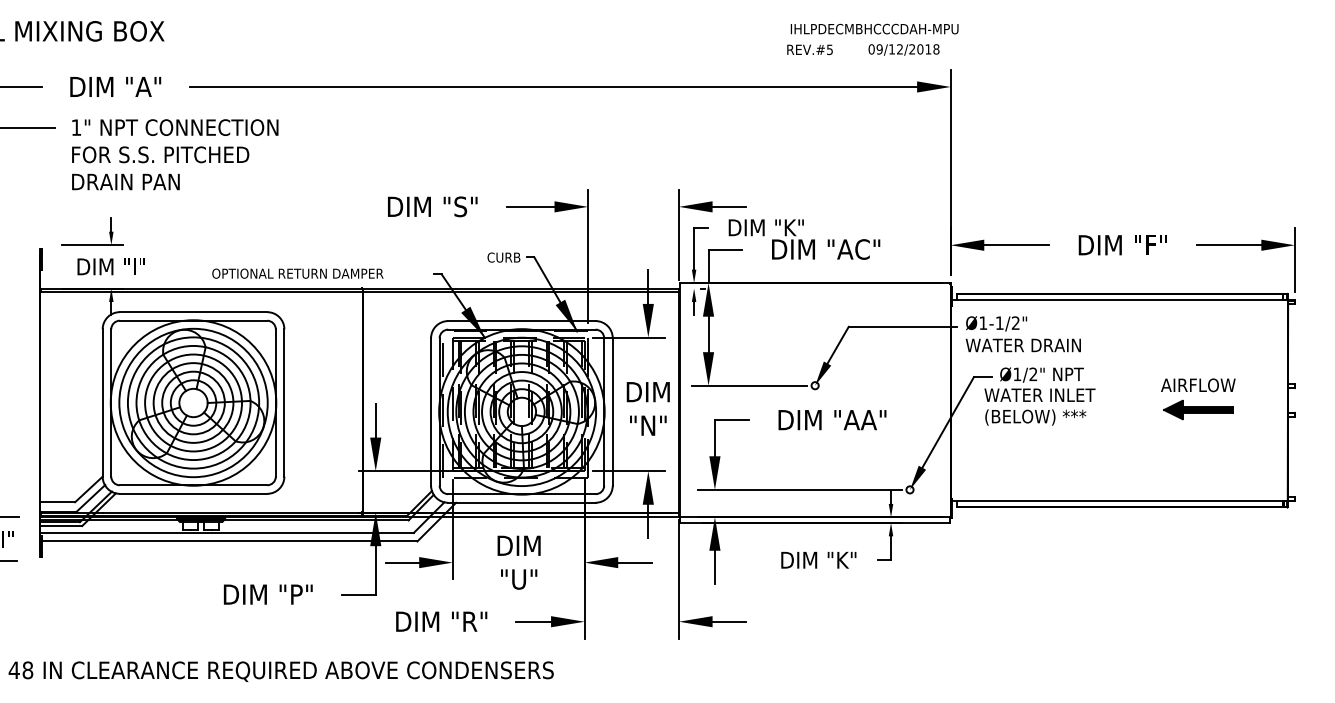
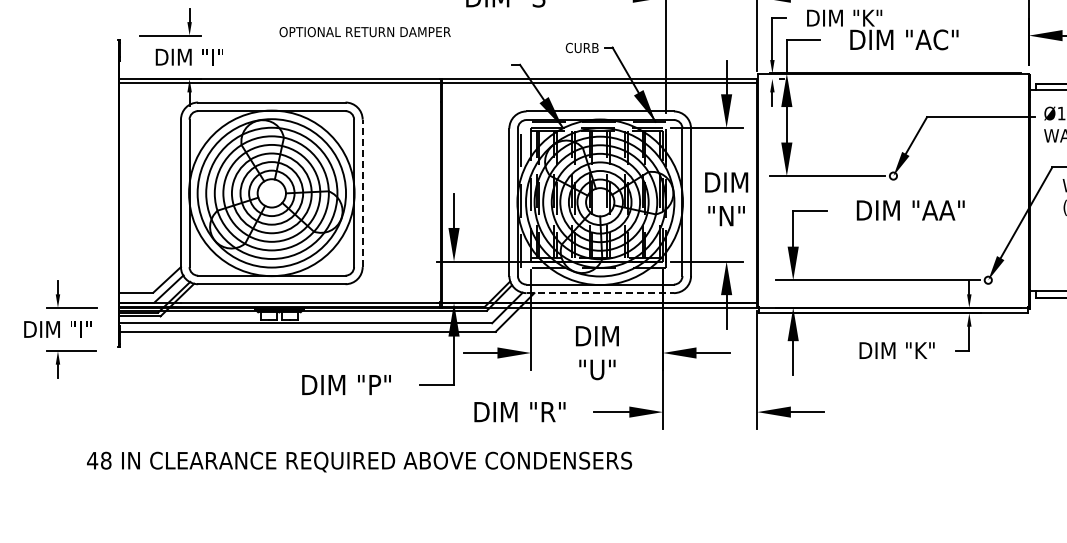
text: (297, 273) -> (364, 31), moved
line: (284, 403) -> (362, 193), solid -> dashed
line: (521, 502) -> (599, 292), solid -> dashed

